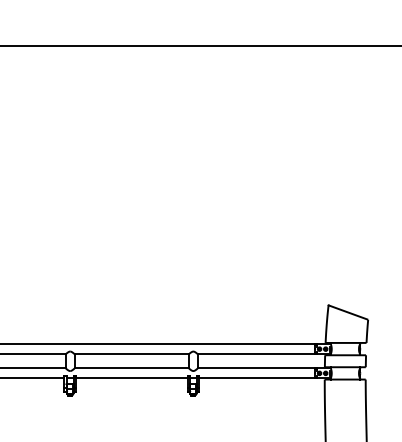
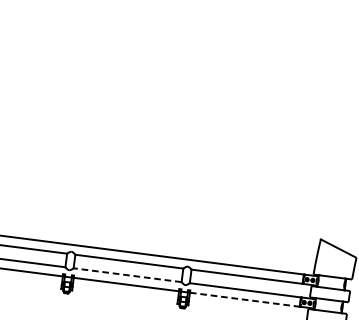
line: (131, 368) -> (127, 275), solid -> dashed
line: (257, 378) -> (244, 299), solid -> dashed

